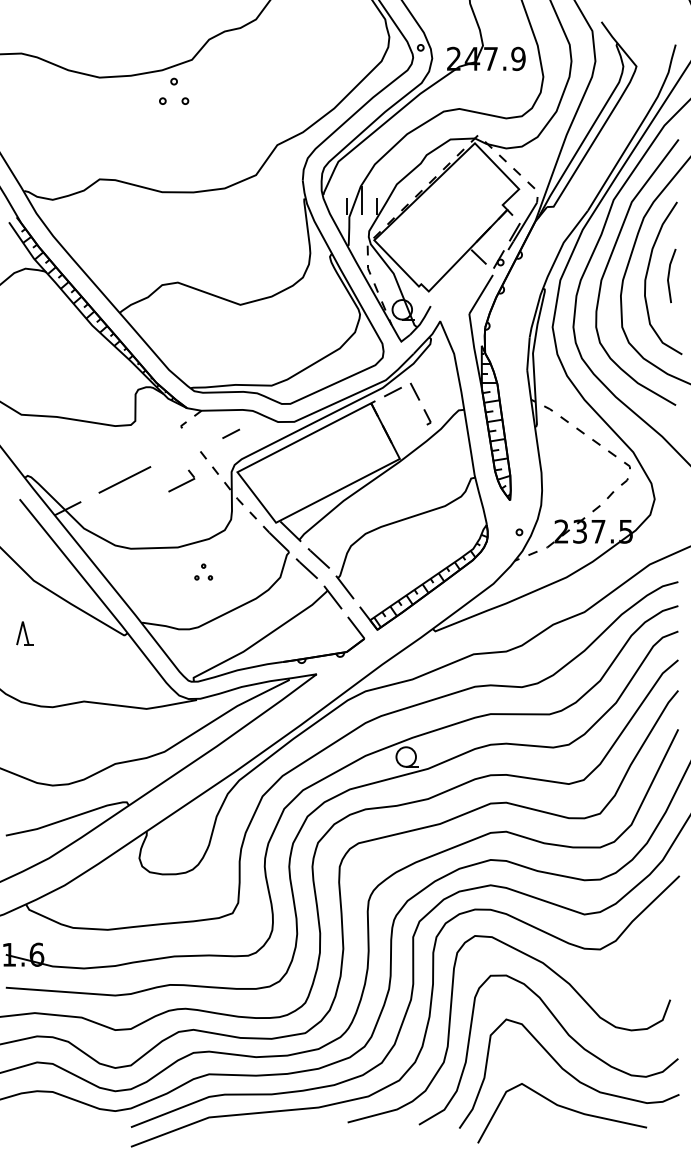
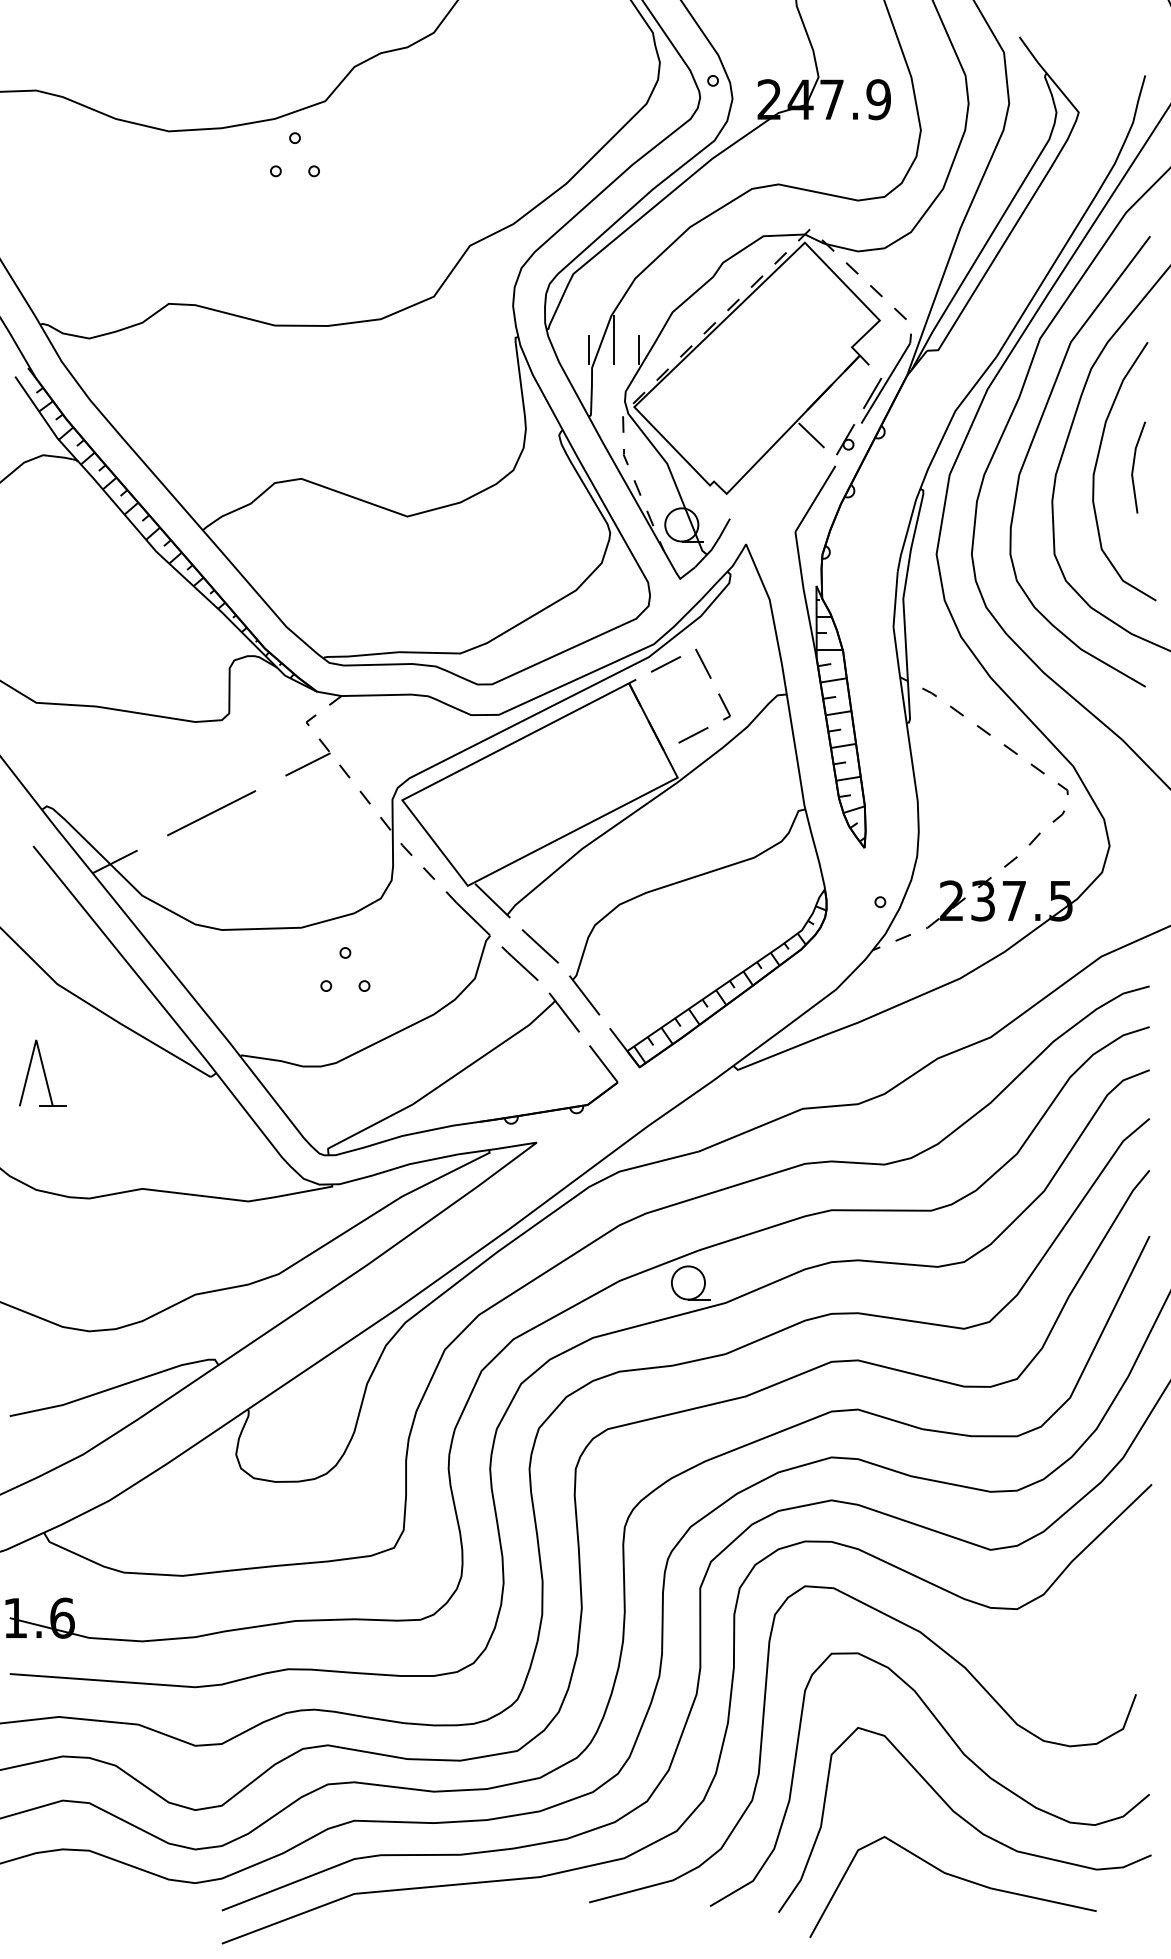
line: (231, 433) -> (693, 734), moved
part: (181, 480) -> (307, 756), moved
part: (203, 571) -> (344, 968), size x1.67
part: (24, 633) -> (41, 1073), size x1.67

